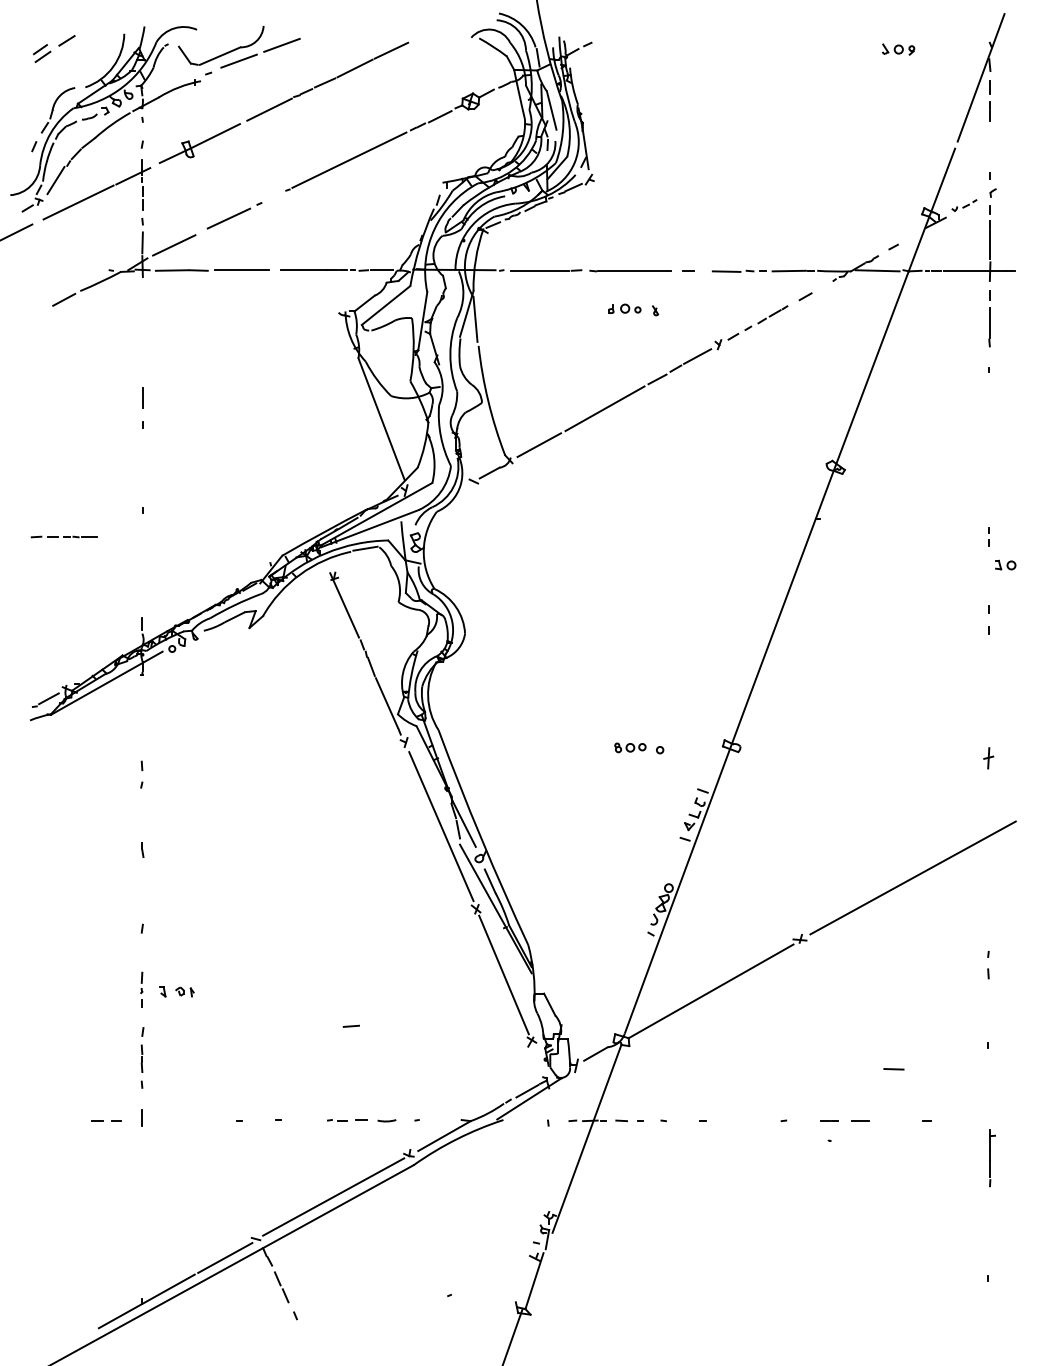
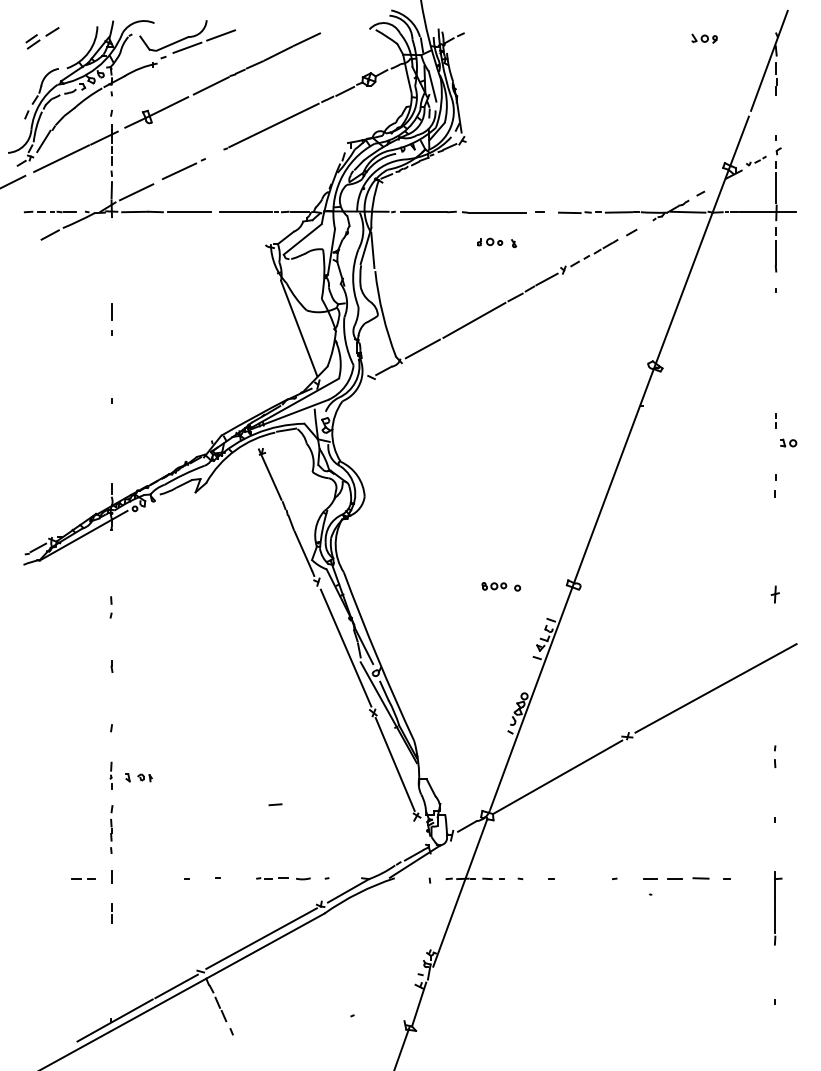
part: (64, 536) -> (50, 211), moved
line: (893, 1069) -> (700, 878), moved
part: (992, 1158) -> (778, 908), size x1.67
line: (142, 1166) -> (111, 914), added

